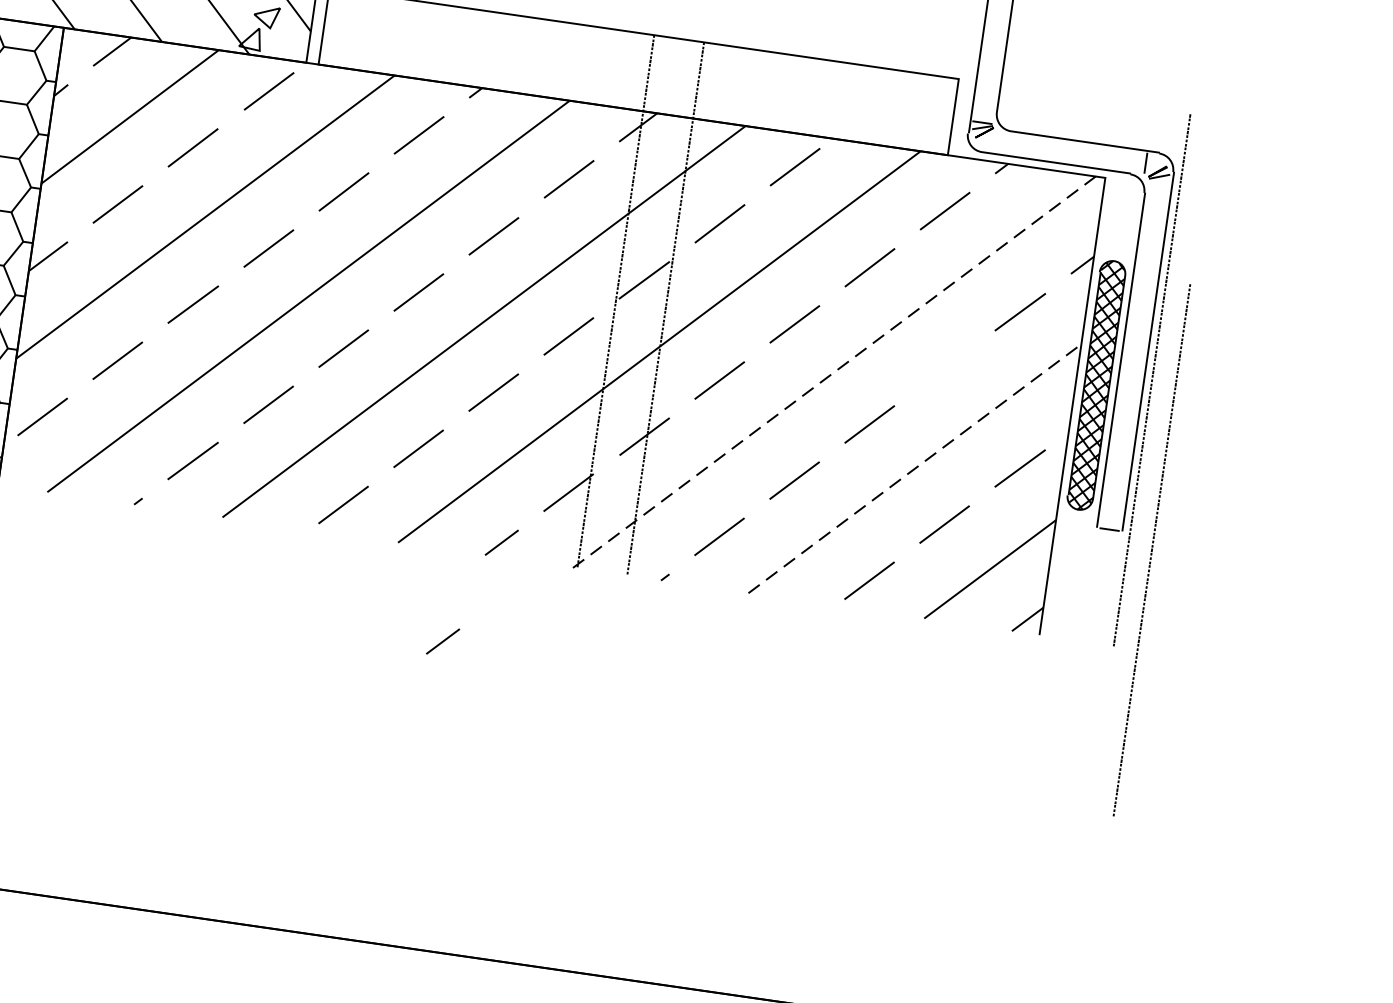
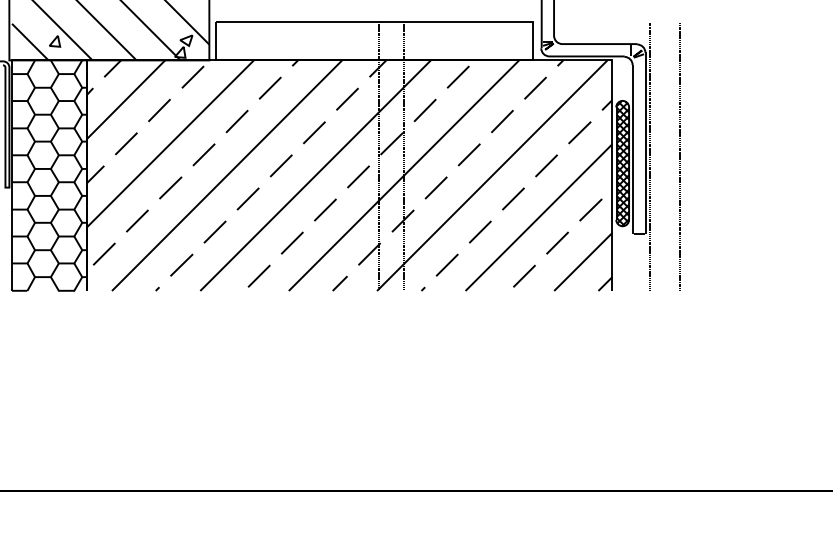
line: (944, 367) -> (546, 165), added
line: (834, 371) -> (492, 175), dashed -> solid
line: (914, 468) -> (538, 217), dashed -> solid
line: (1151, 549) -> (679, 156), moved
line: (441, 641) -> (317, 336), removed

